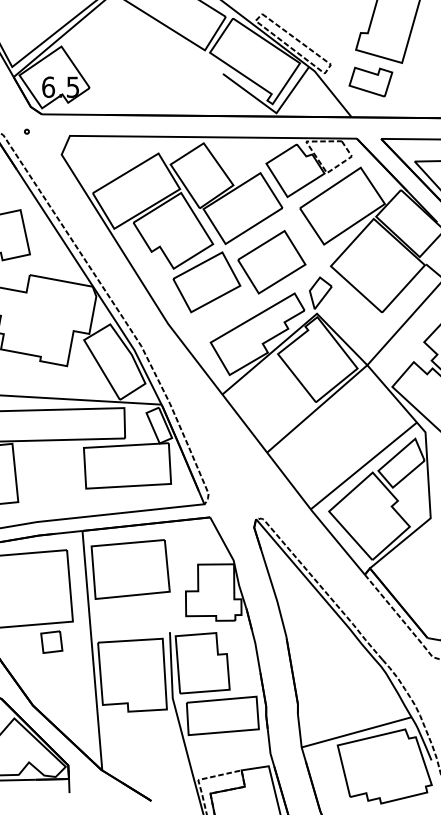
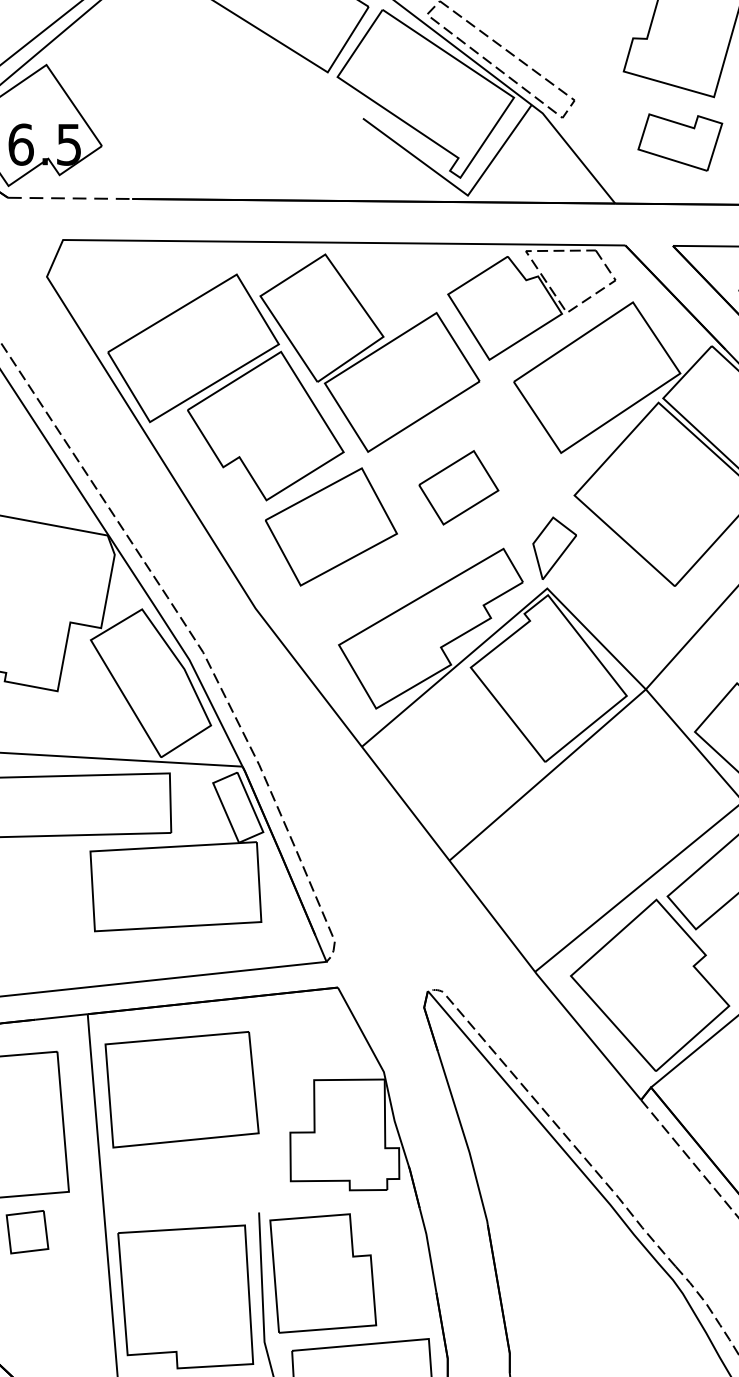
part: (370, 81) -> (679, 141), moved
line: (74, 114) -> (71, 198), solid -> dashed
part: (271, 262) -> (458, 488), size x0.6

